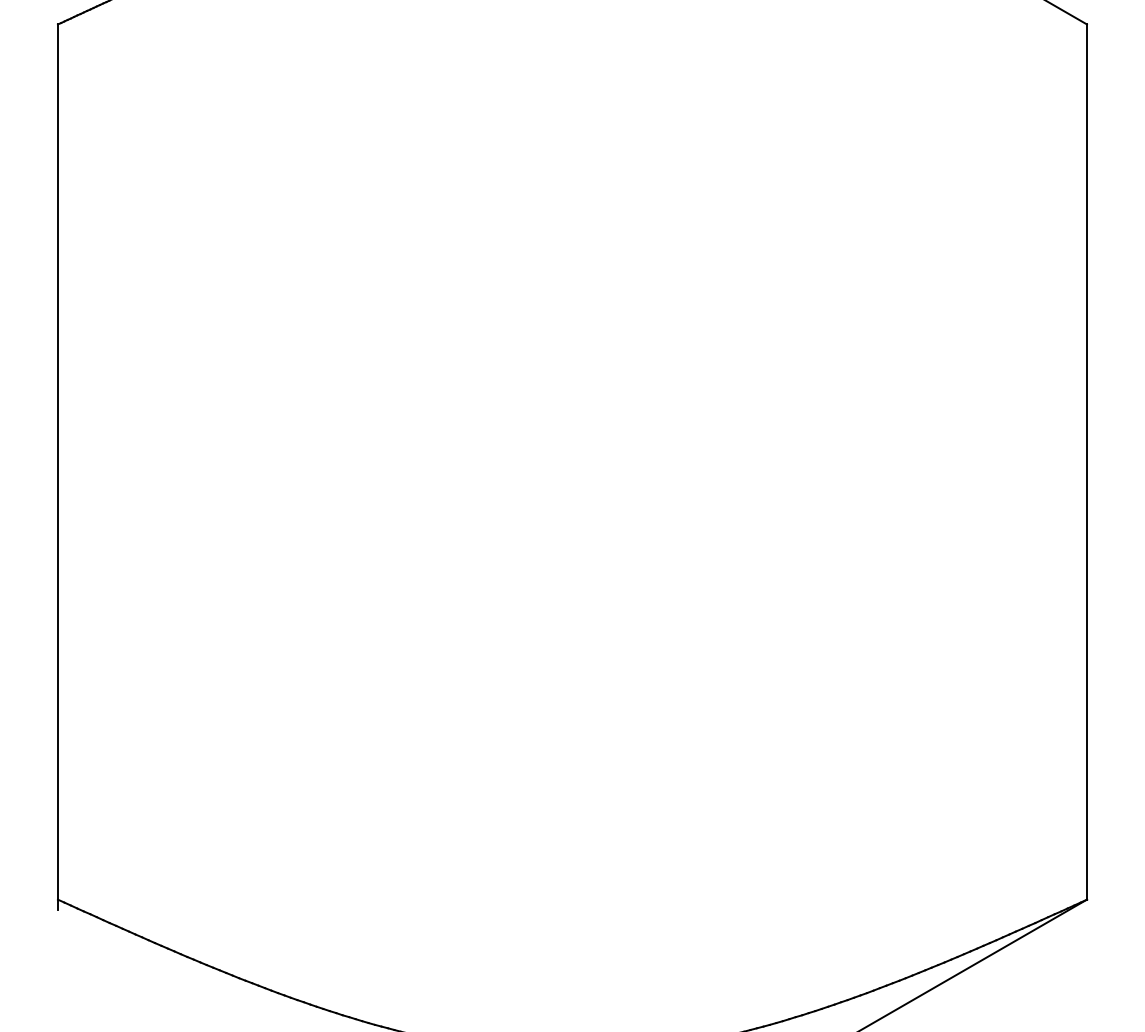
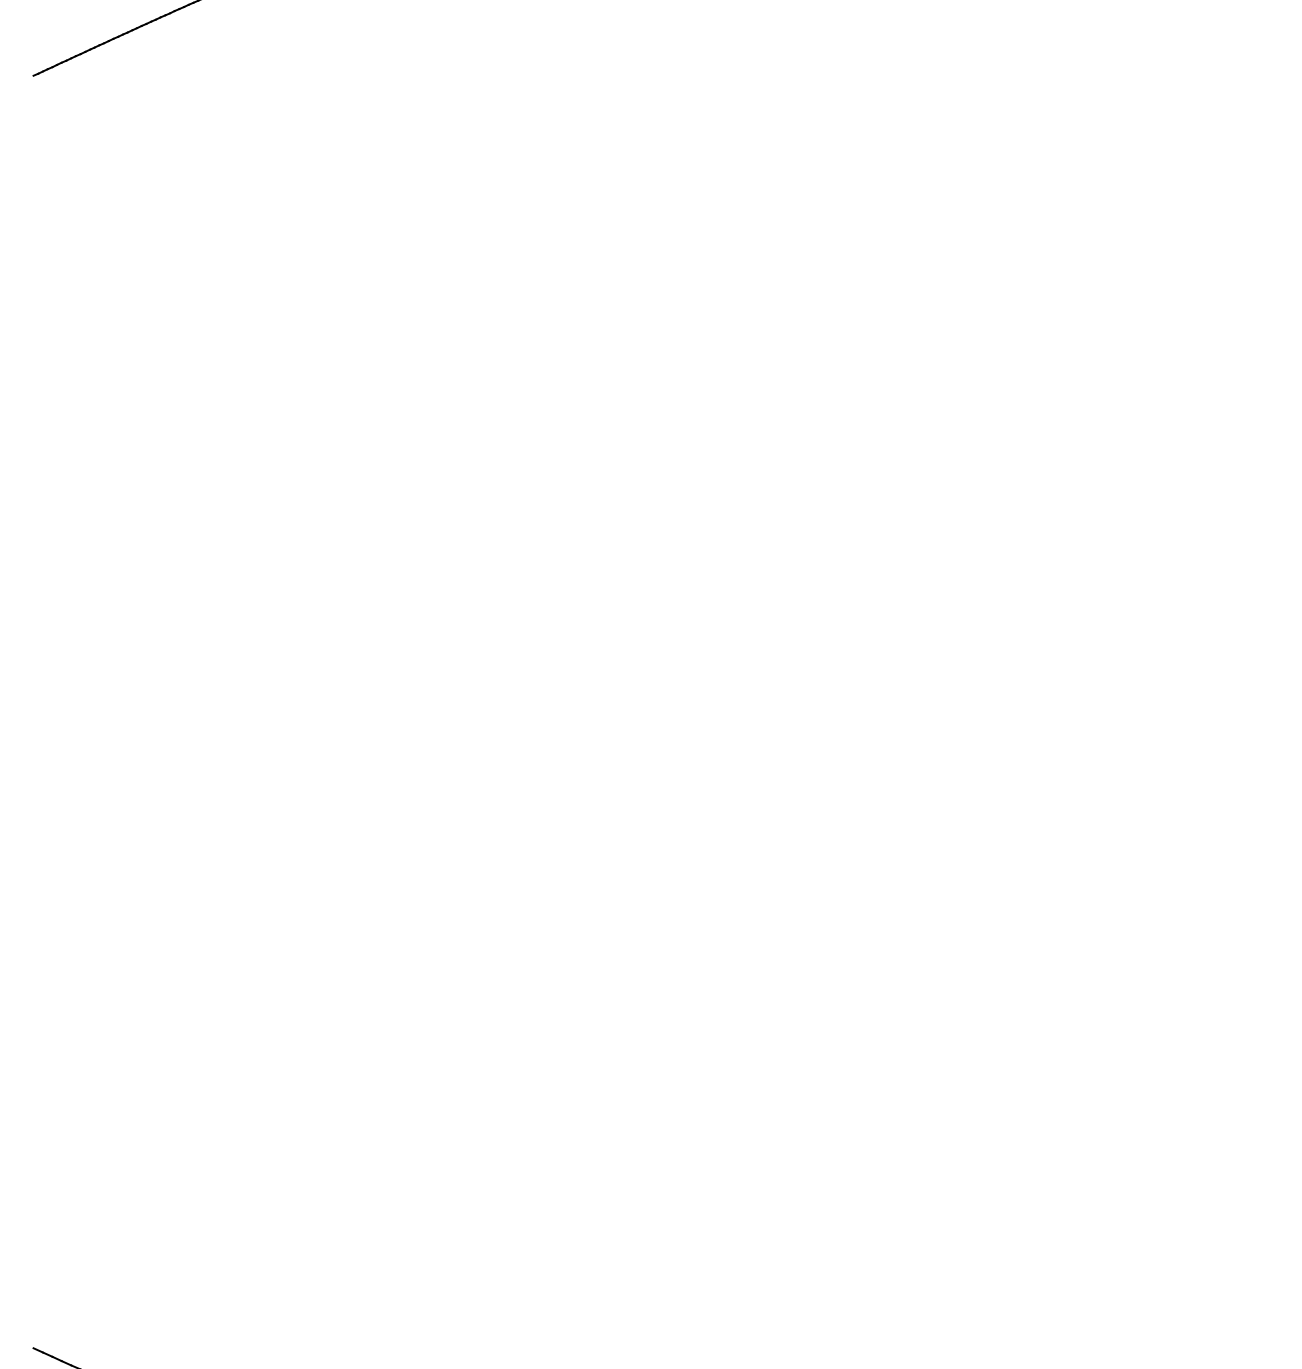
line: (57, 466) -> (32, 718), removed

